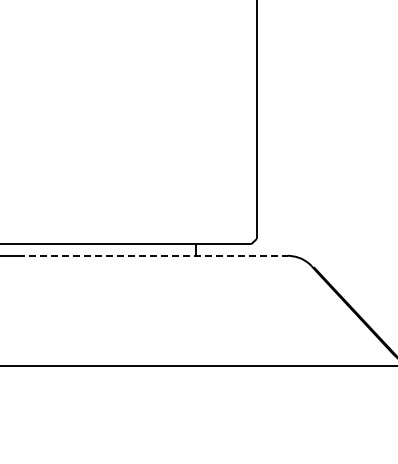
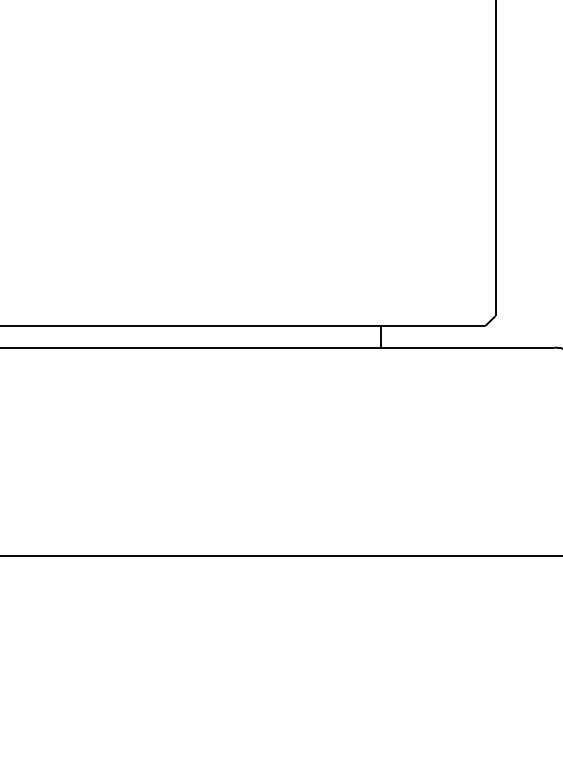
line: (152, 255) -> (299, 347), dashed -> solid

